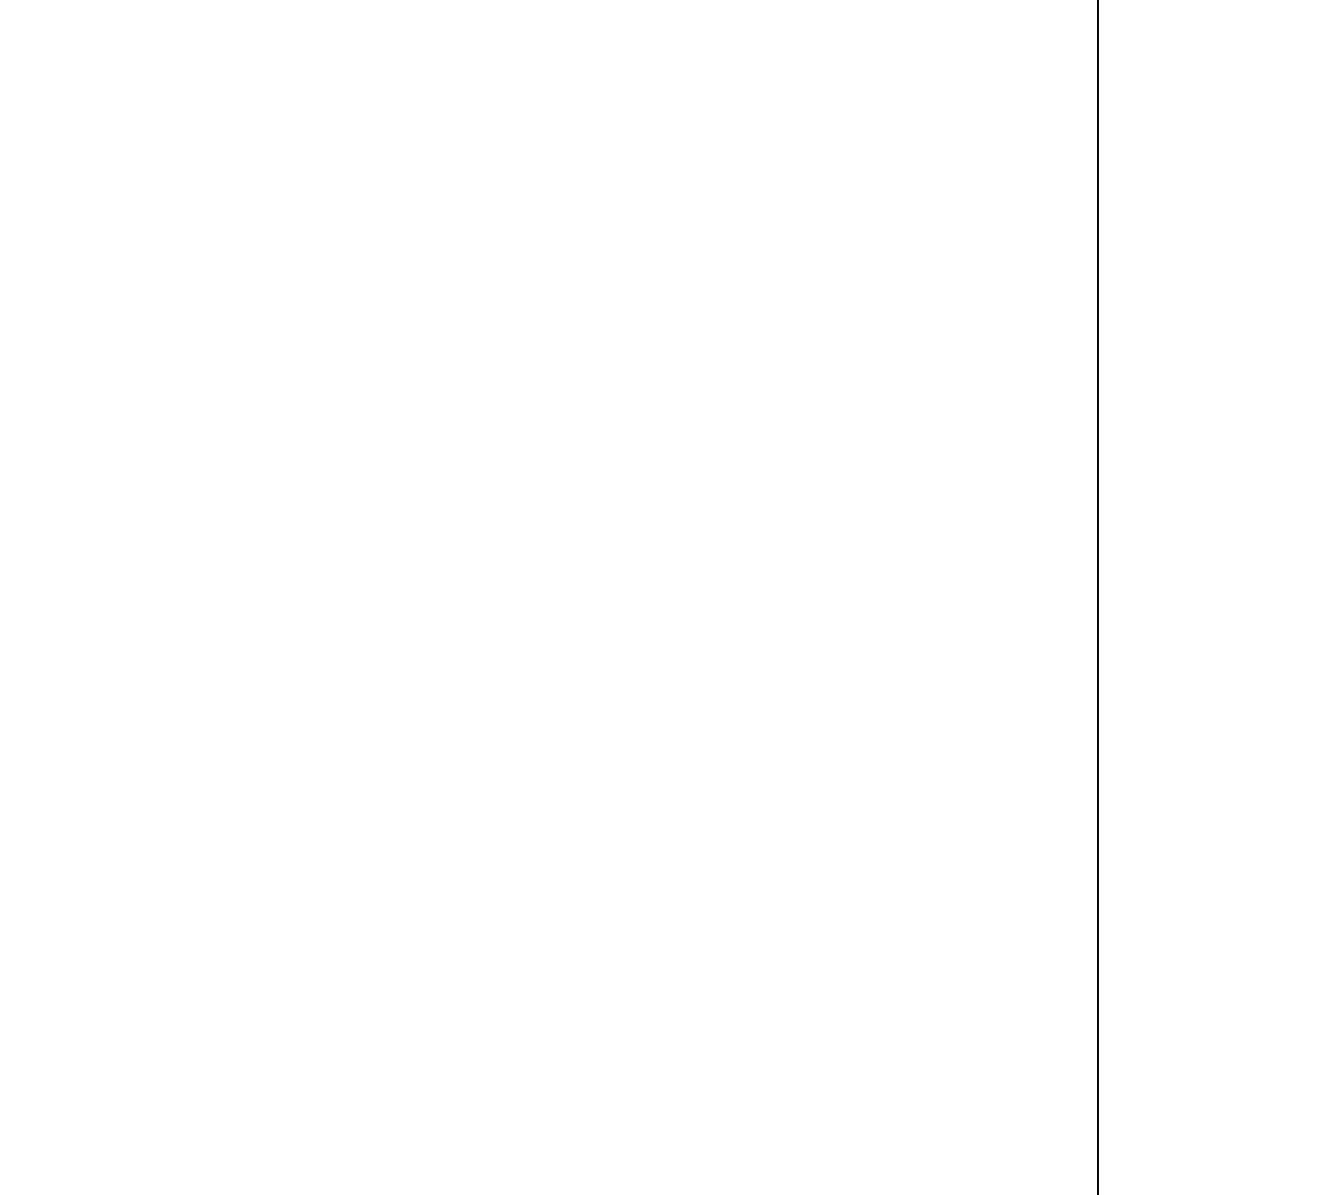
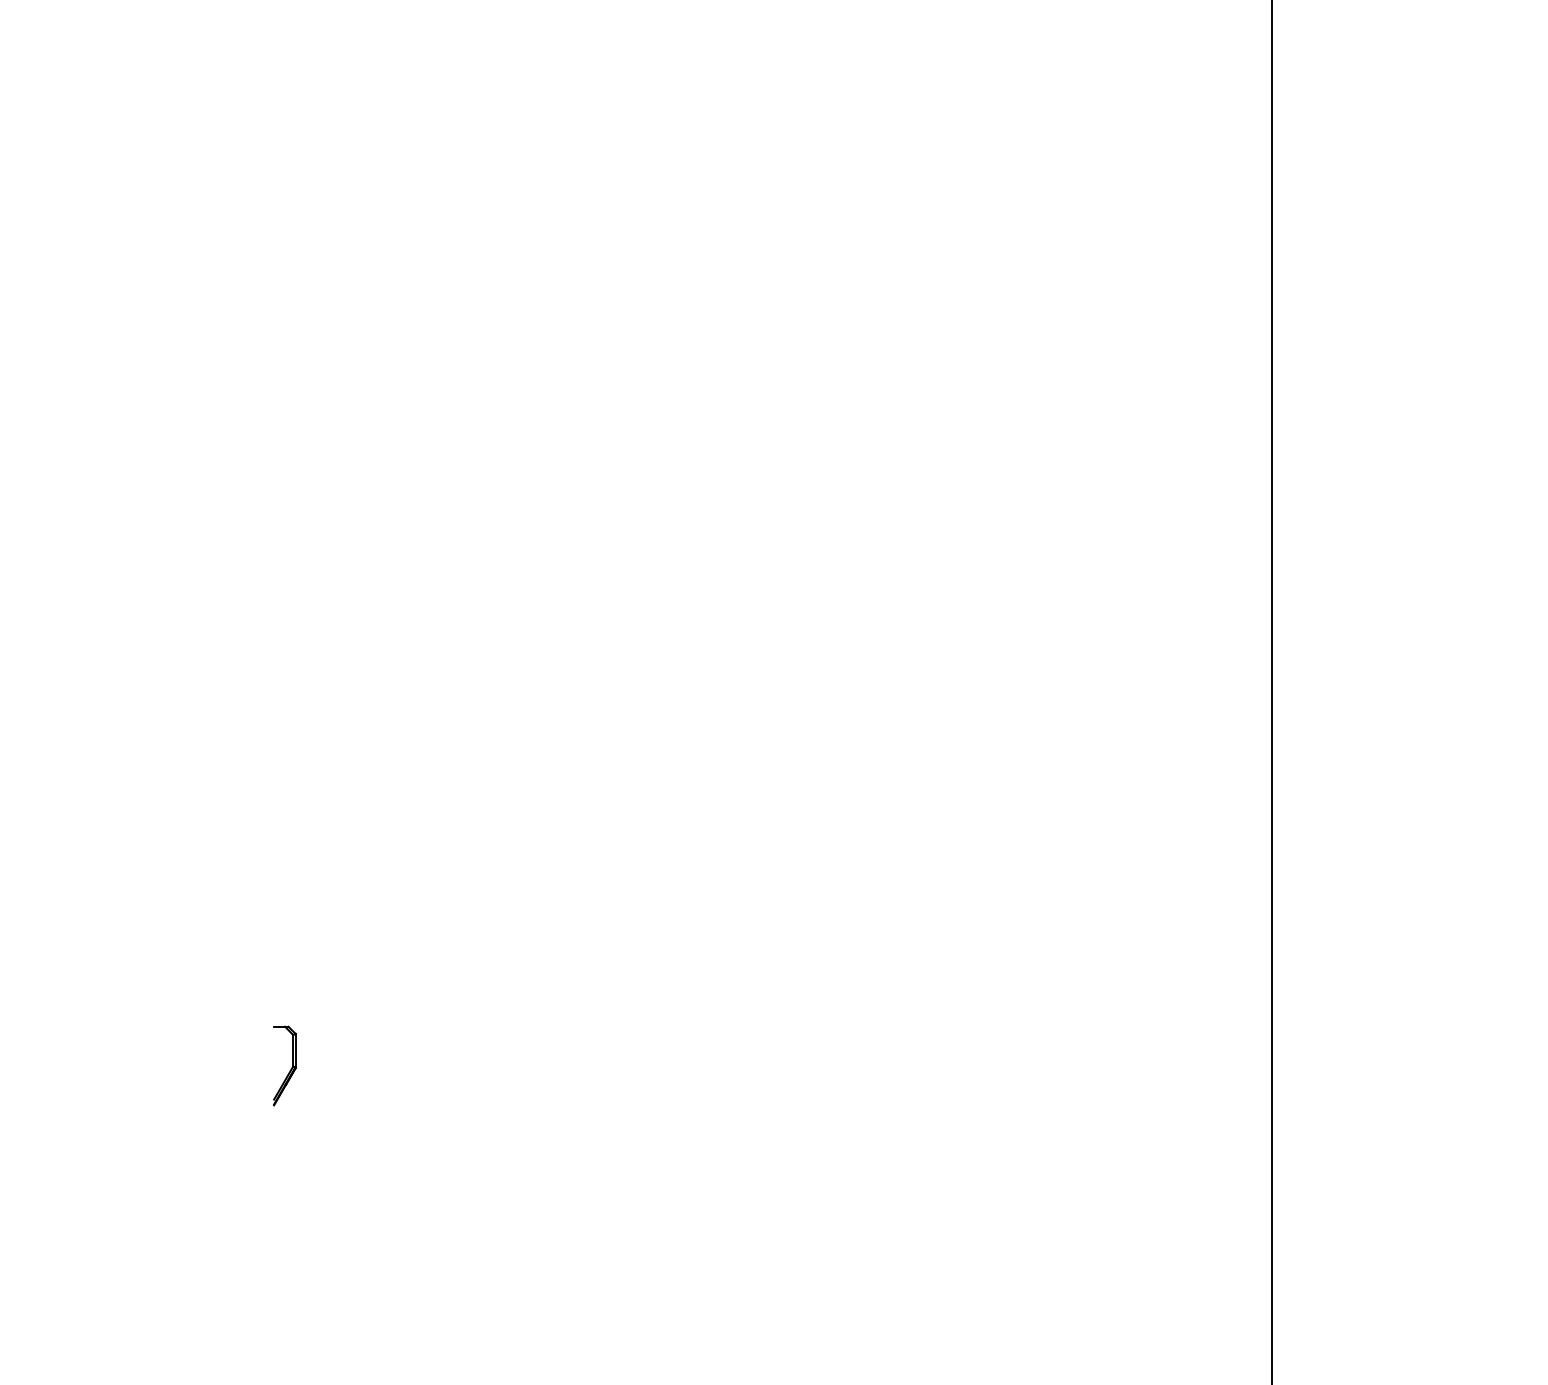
part: (249, 923) -> (289, 1070), added

